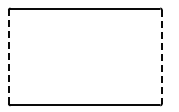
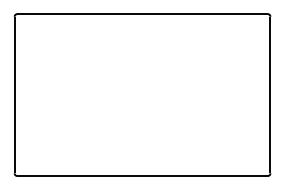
line: (8, 56) -> (14, 94), dashed -> solid
line: (161, 56) -> (269, 94), dashed -> solid

